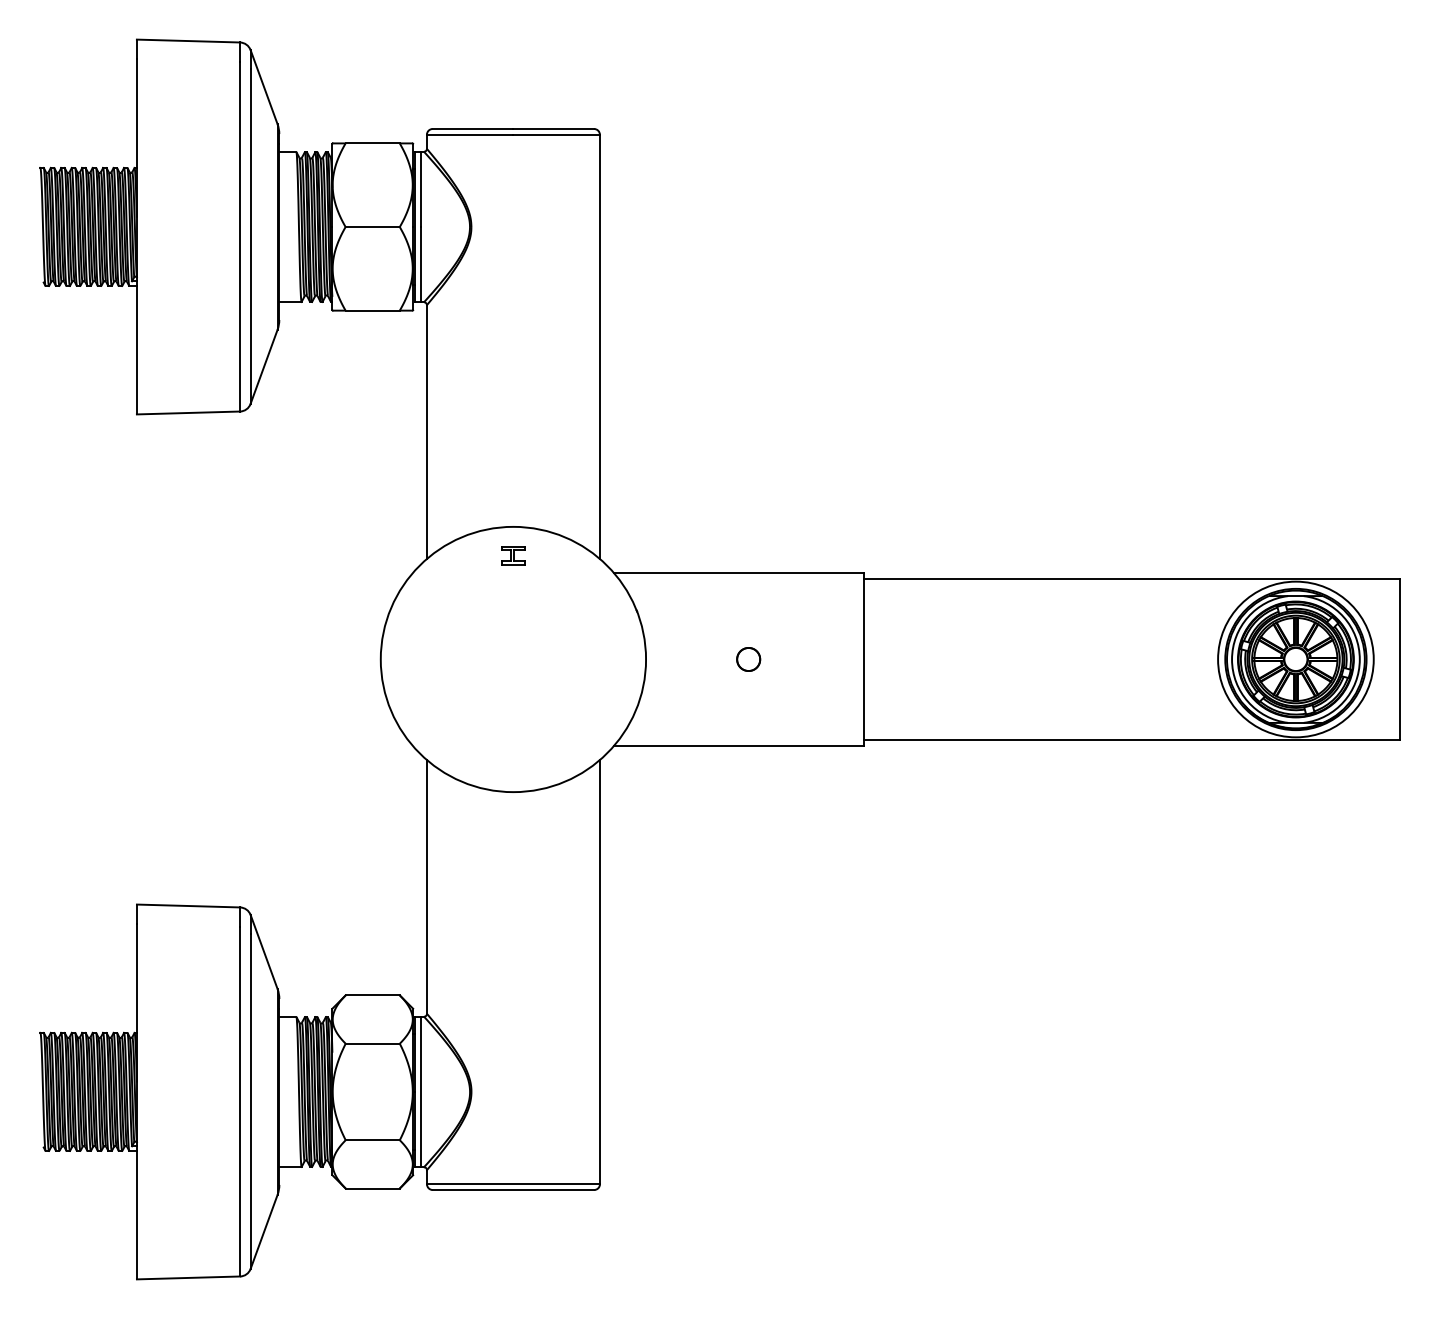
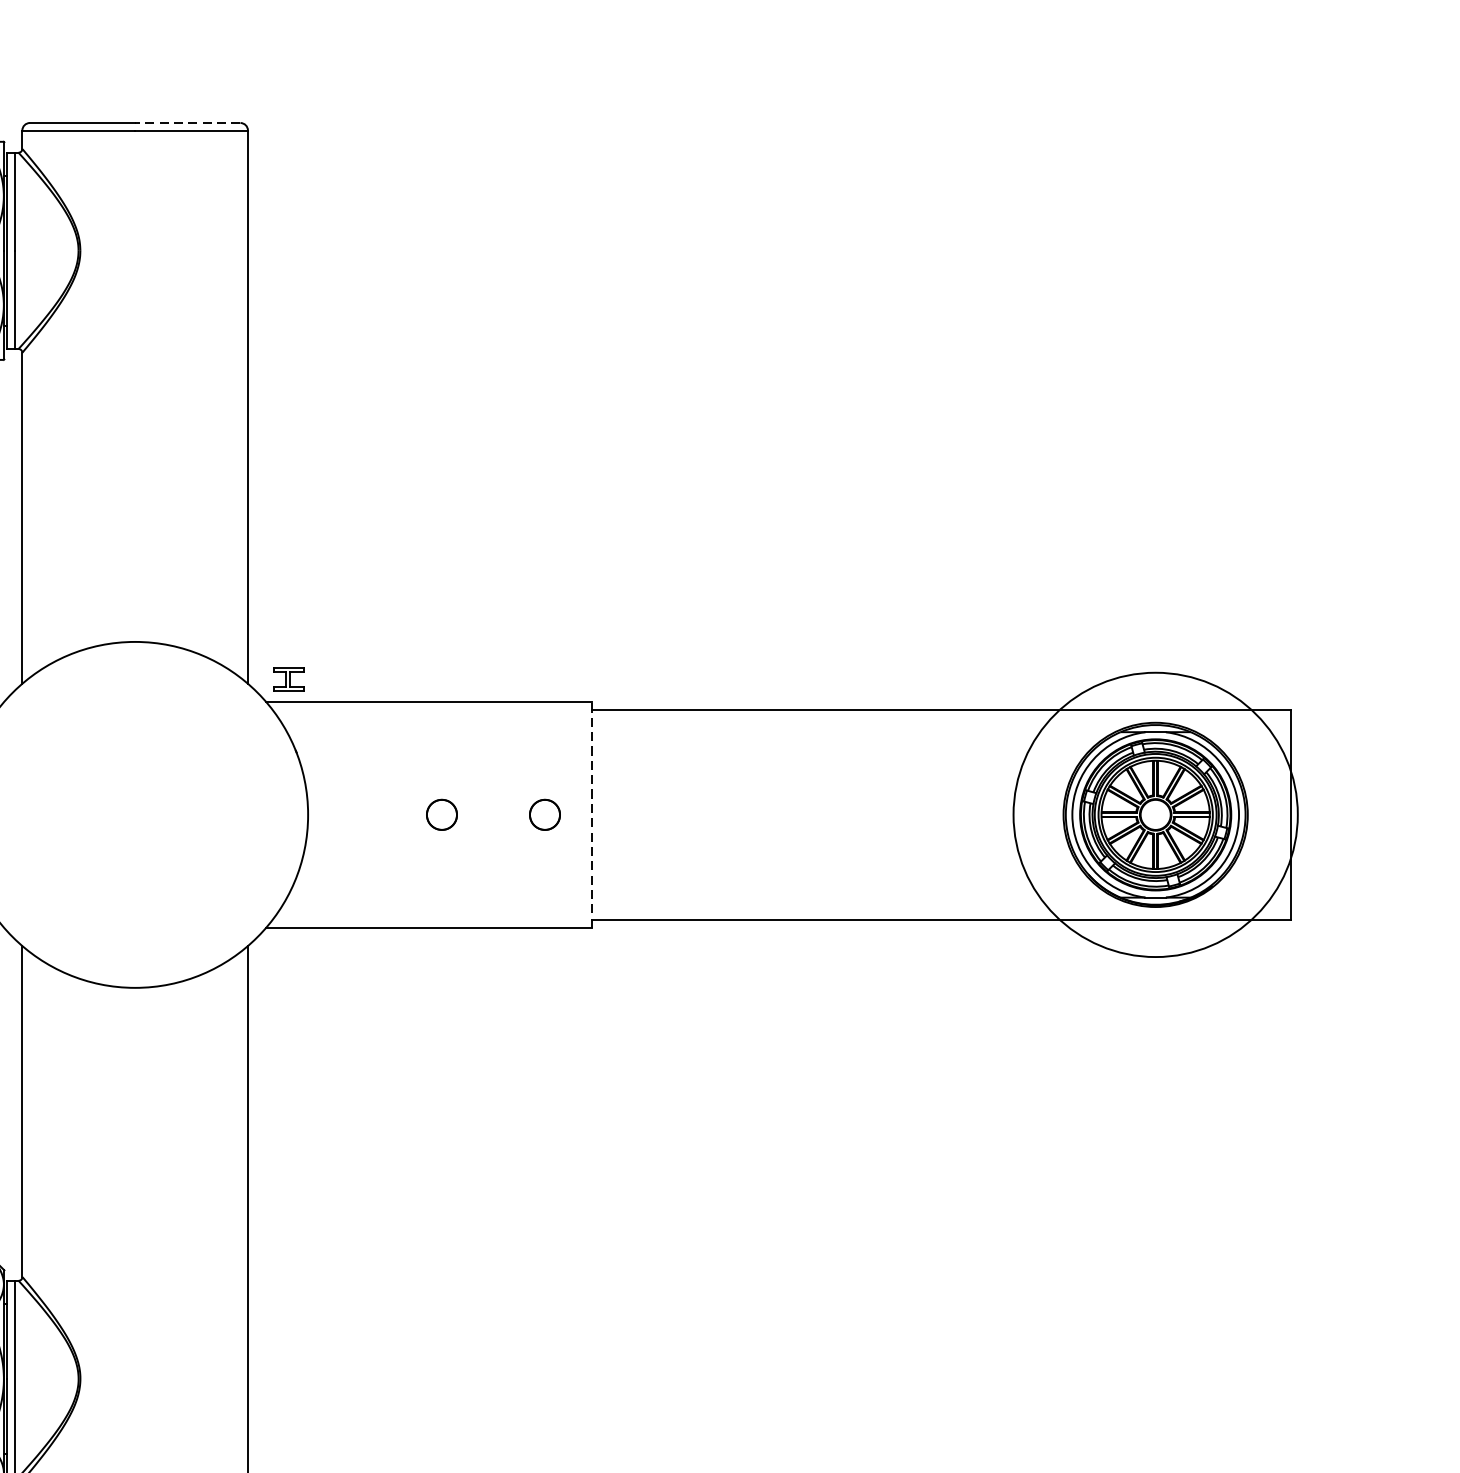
line: (553, 129) -> (187, 123), solid -> dashed
part: (513, 555) -> (289, 679), moved
part: (827, 659) -> (544, 814), added
line: (864, 659) -> (593, 814), solid -> dashed
circle: (1295, 659) -> (1155, 814), size x1.4

